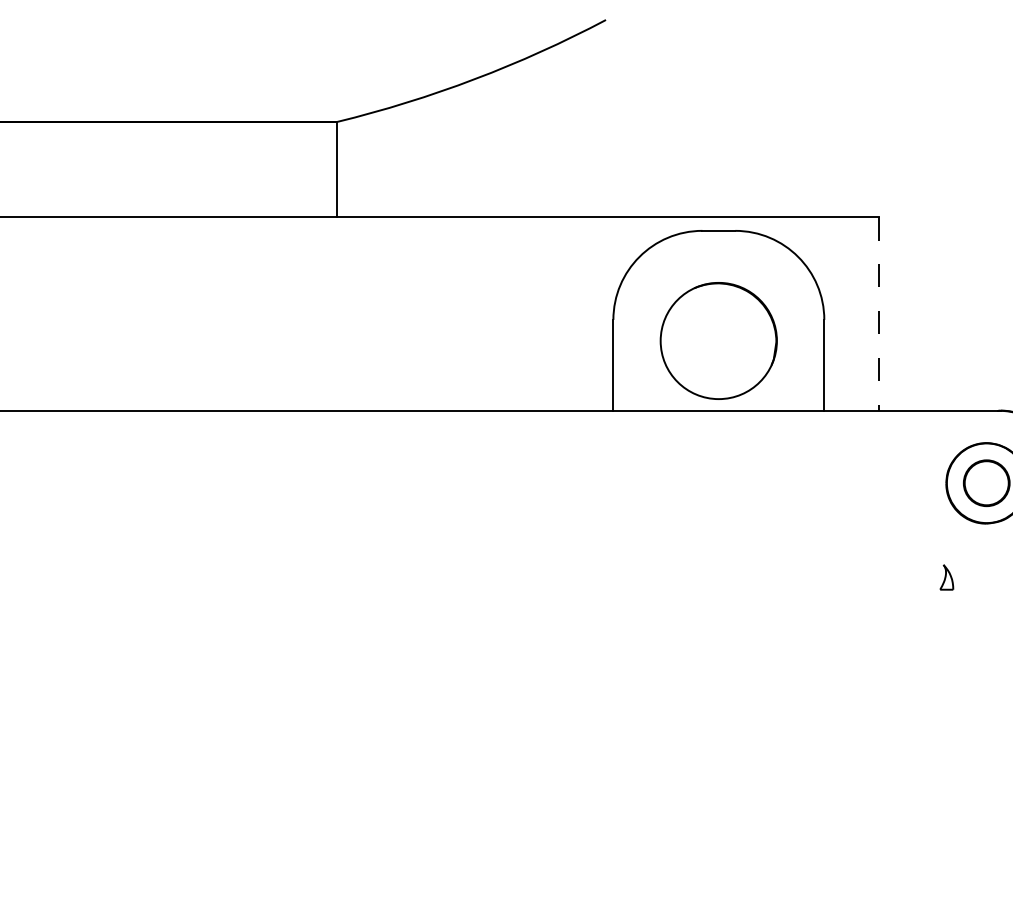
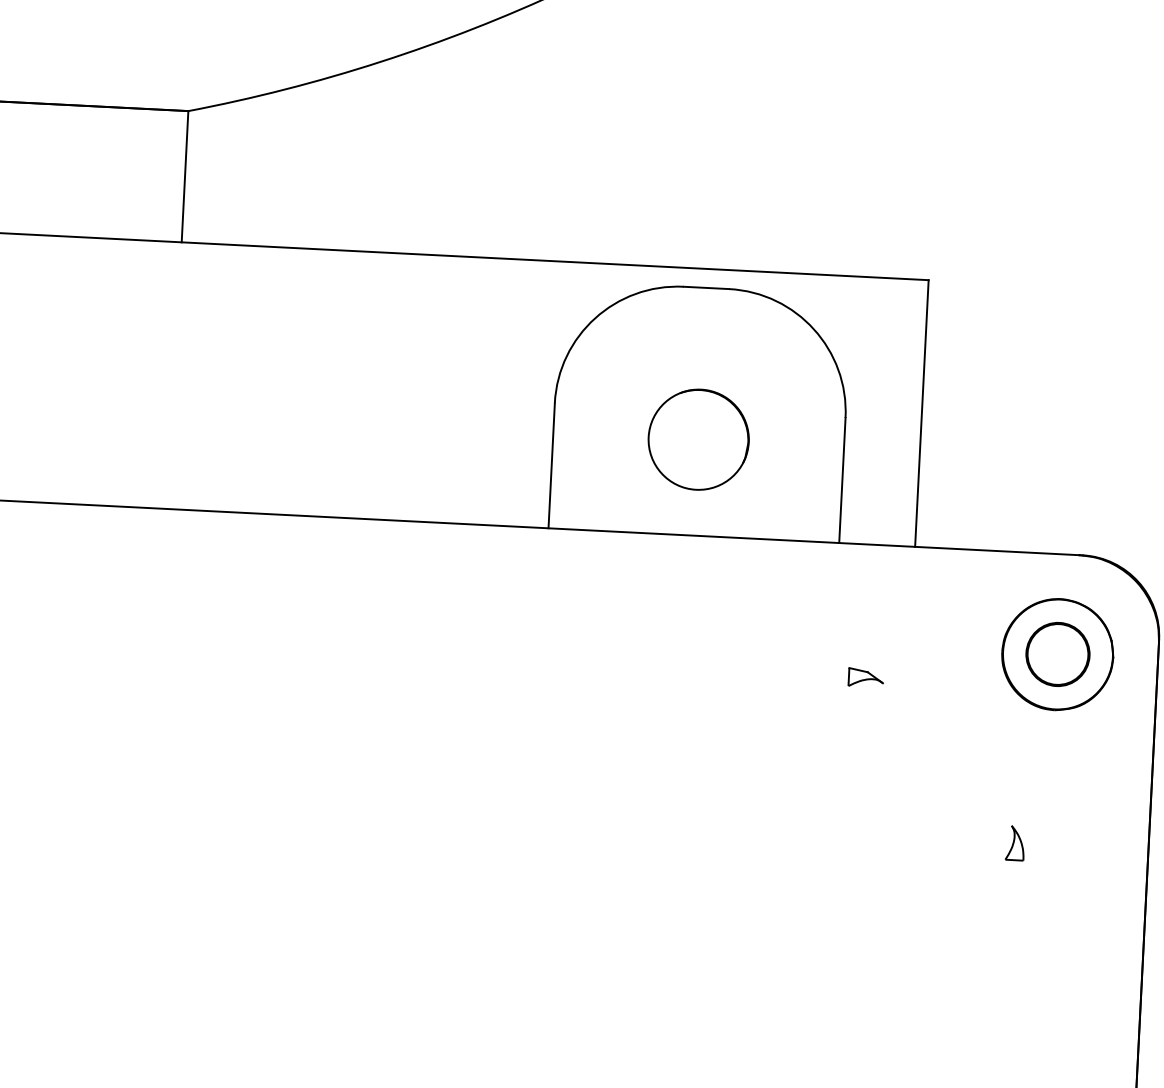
line: (879, 313) -> (922, 413), dashed -> solid
part: (718, 340) -> (698, 439), size x0.62
part: (848, 506) -> (865, 676), added
part: (946, 577) -> (1014, 843), moved

